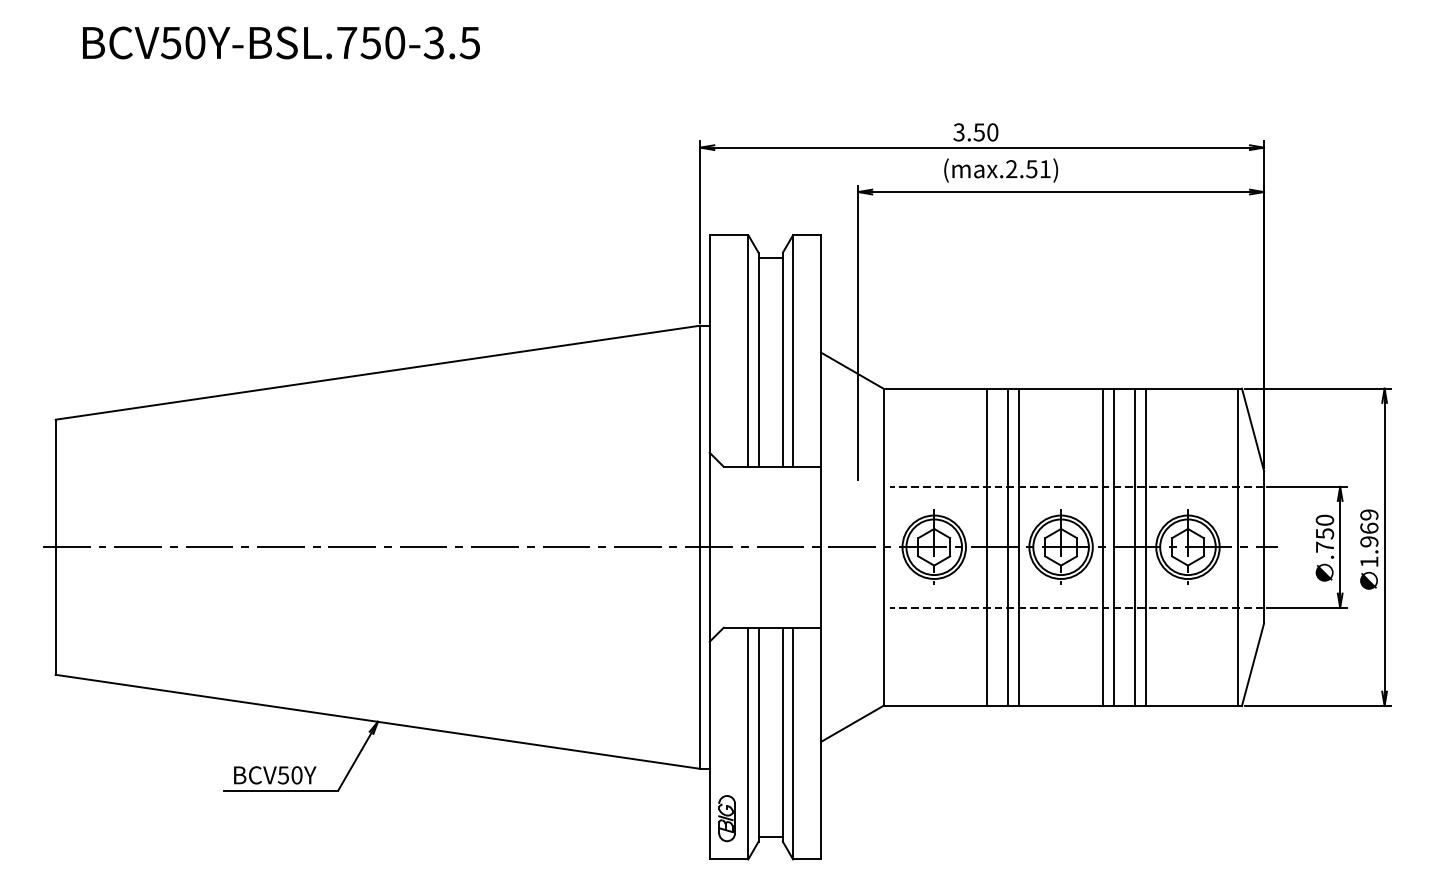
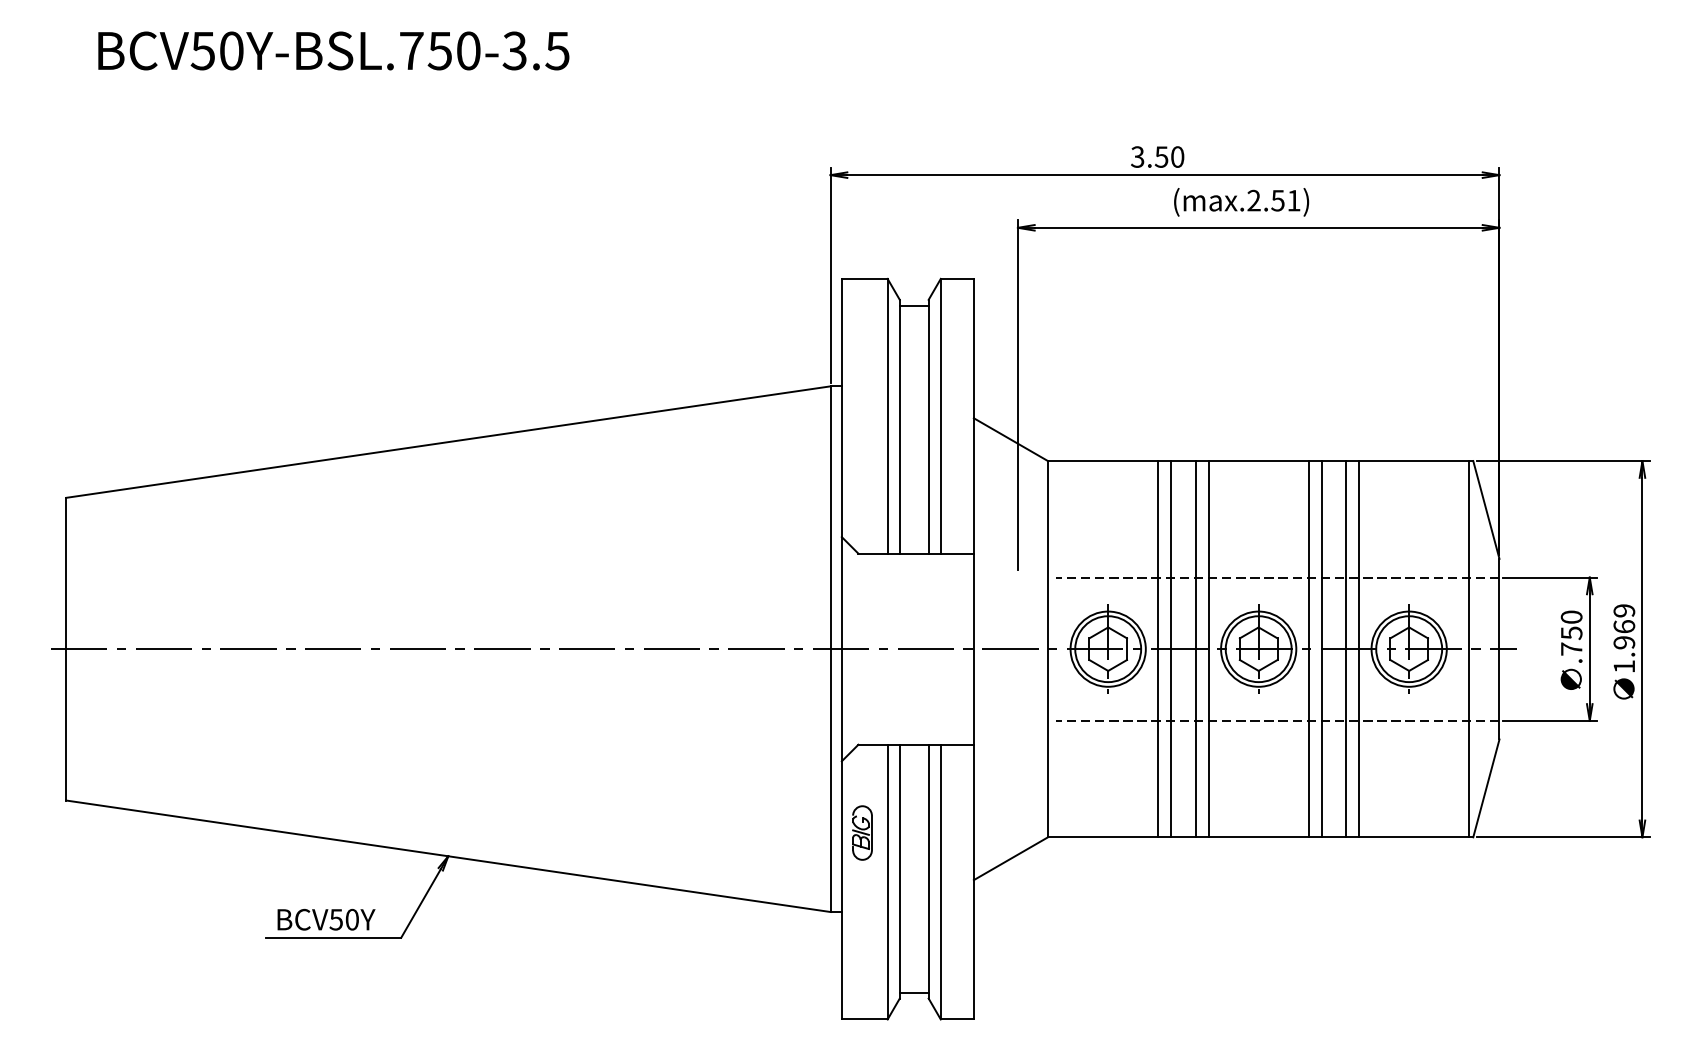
text: (1001, 170) -> (1241, 202), moved
line: (976, 547) -> (1158, 649), added
part: (727, 818) -> (862, 832), moved

